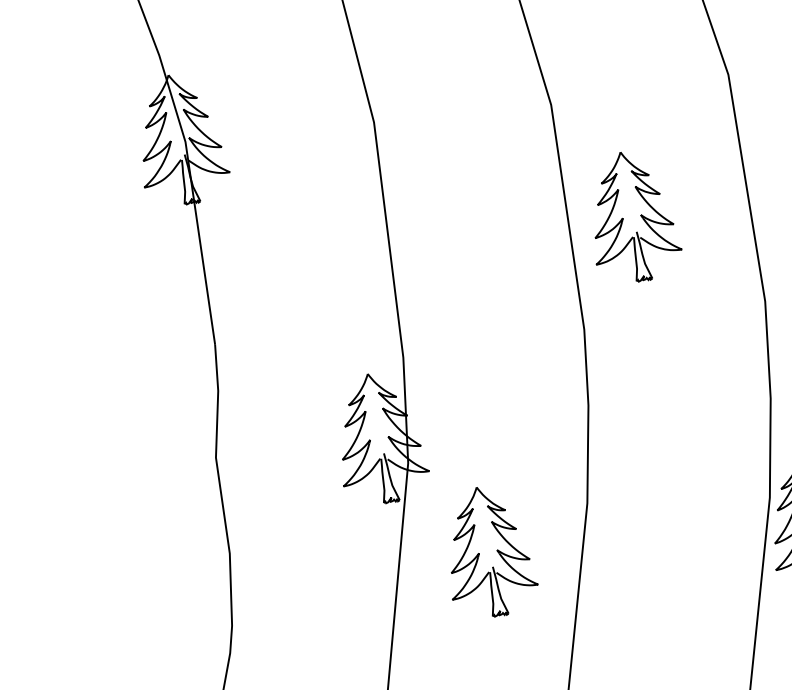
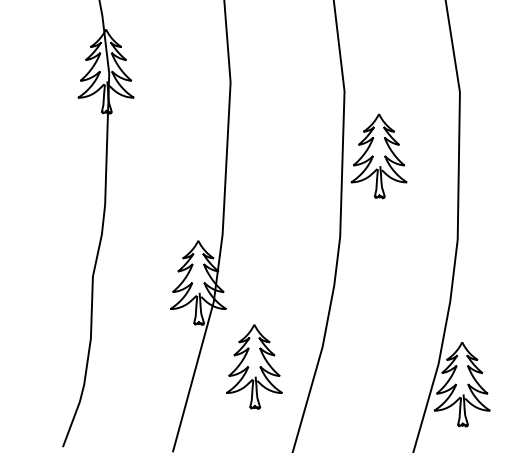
part: (631, 217) -> (378, 156), moved

